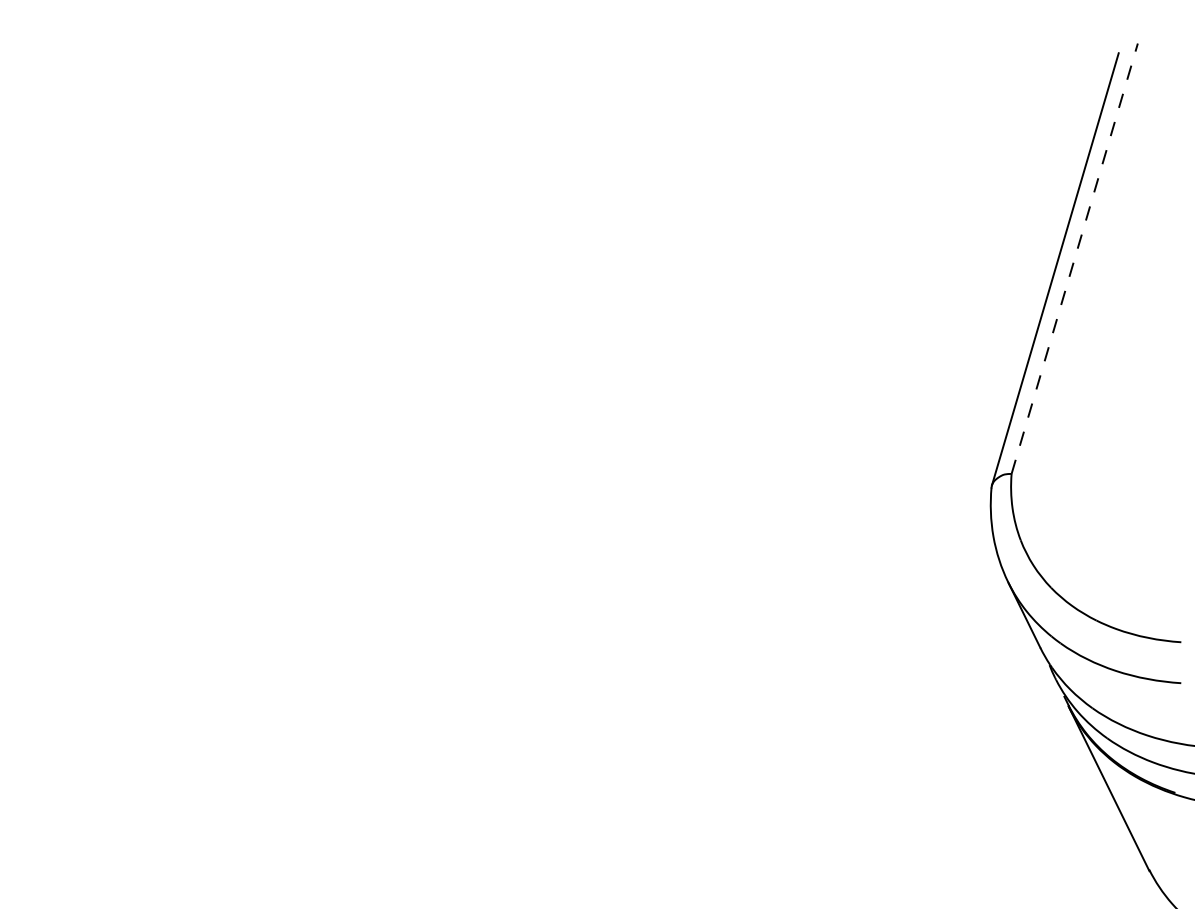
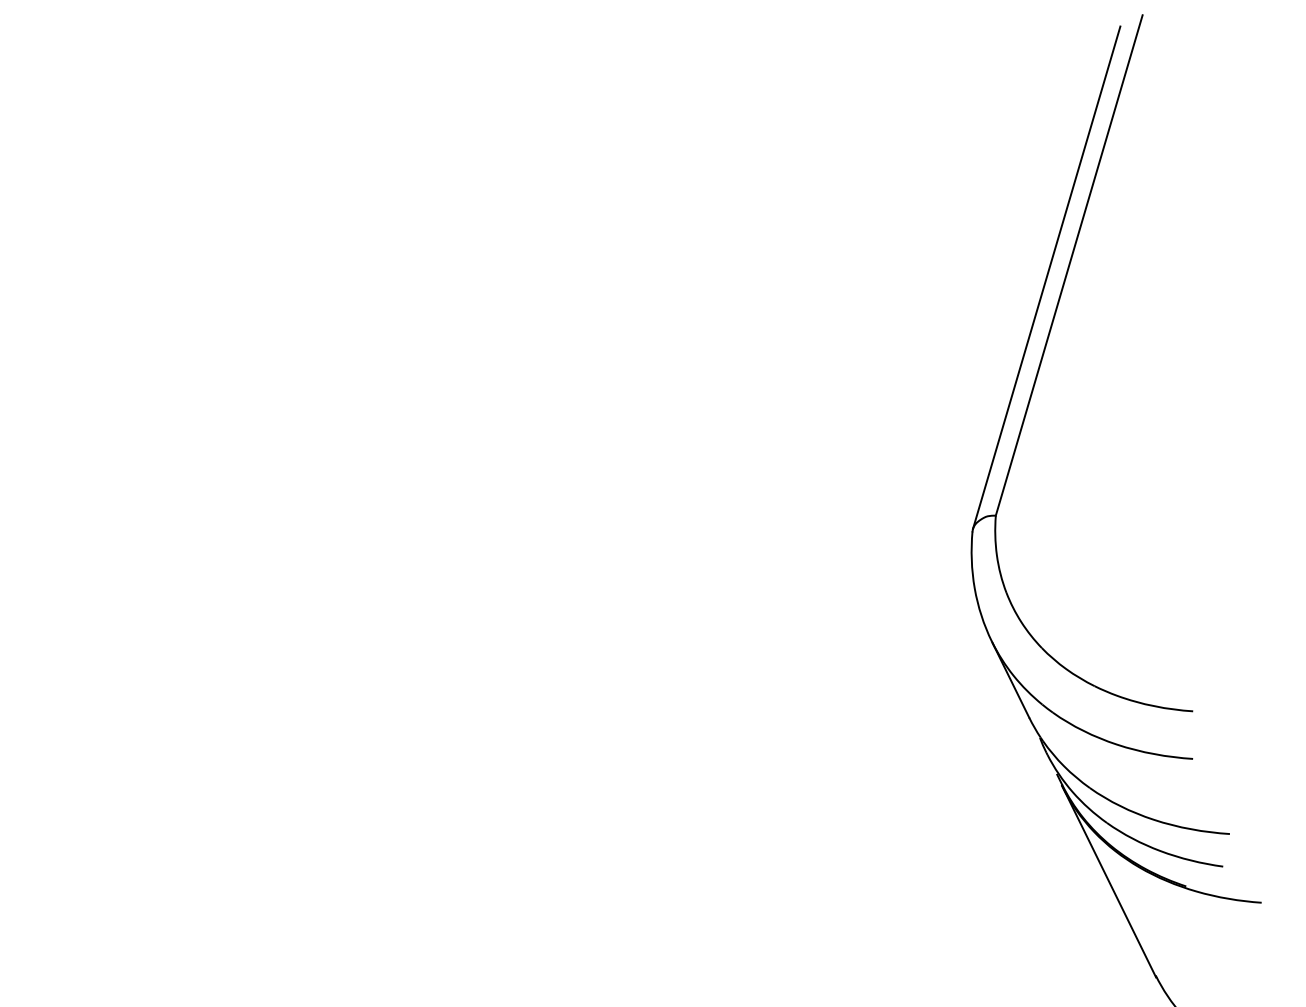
line: (1074, 258) -> (1068, 265), dashed -> solid

